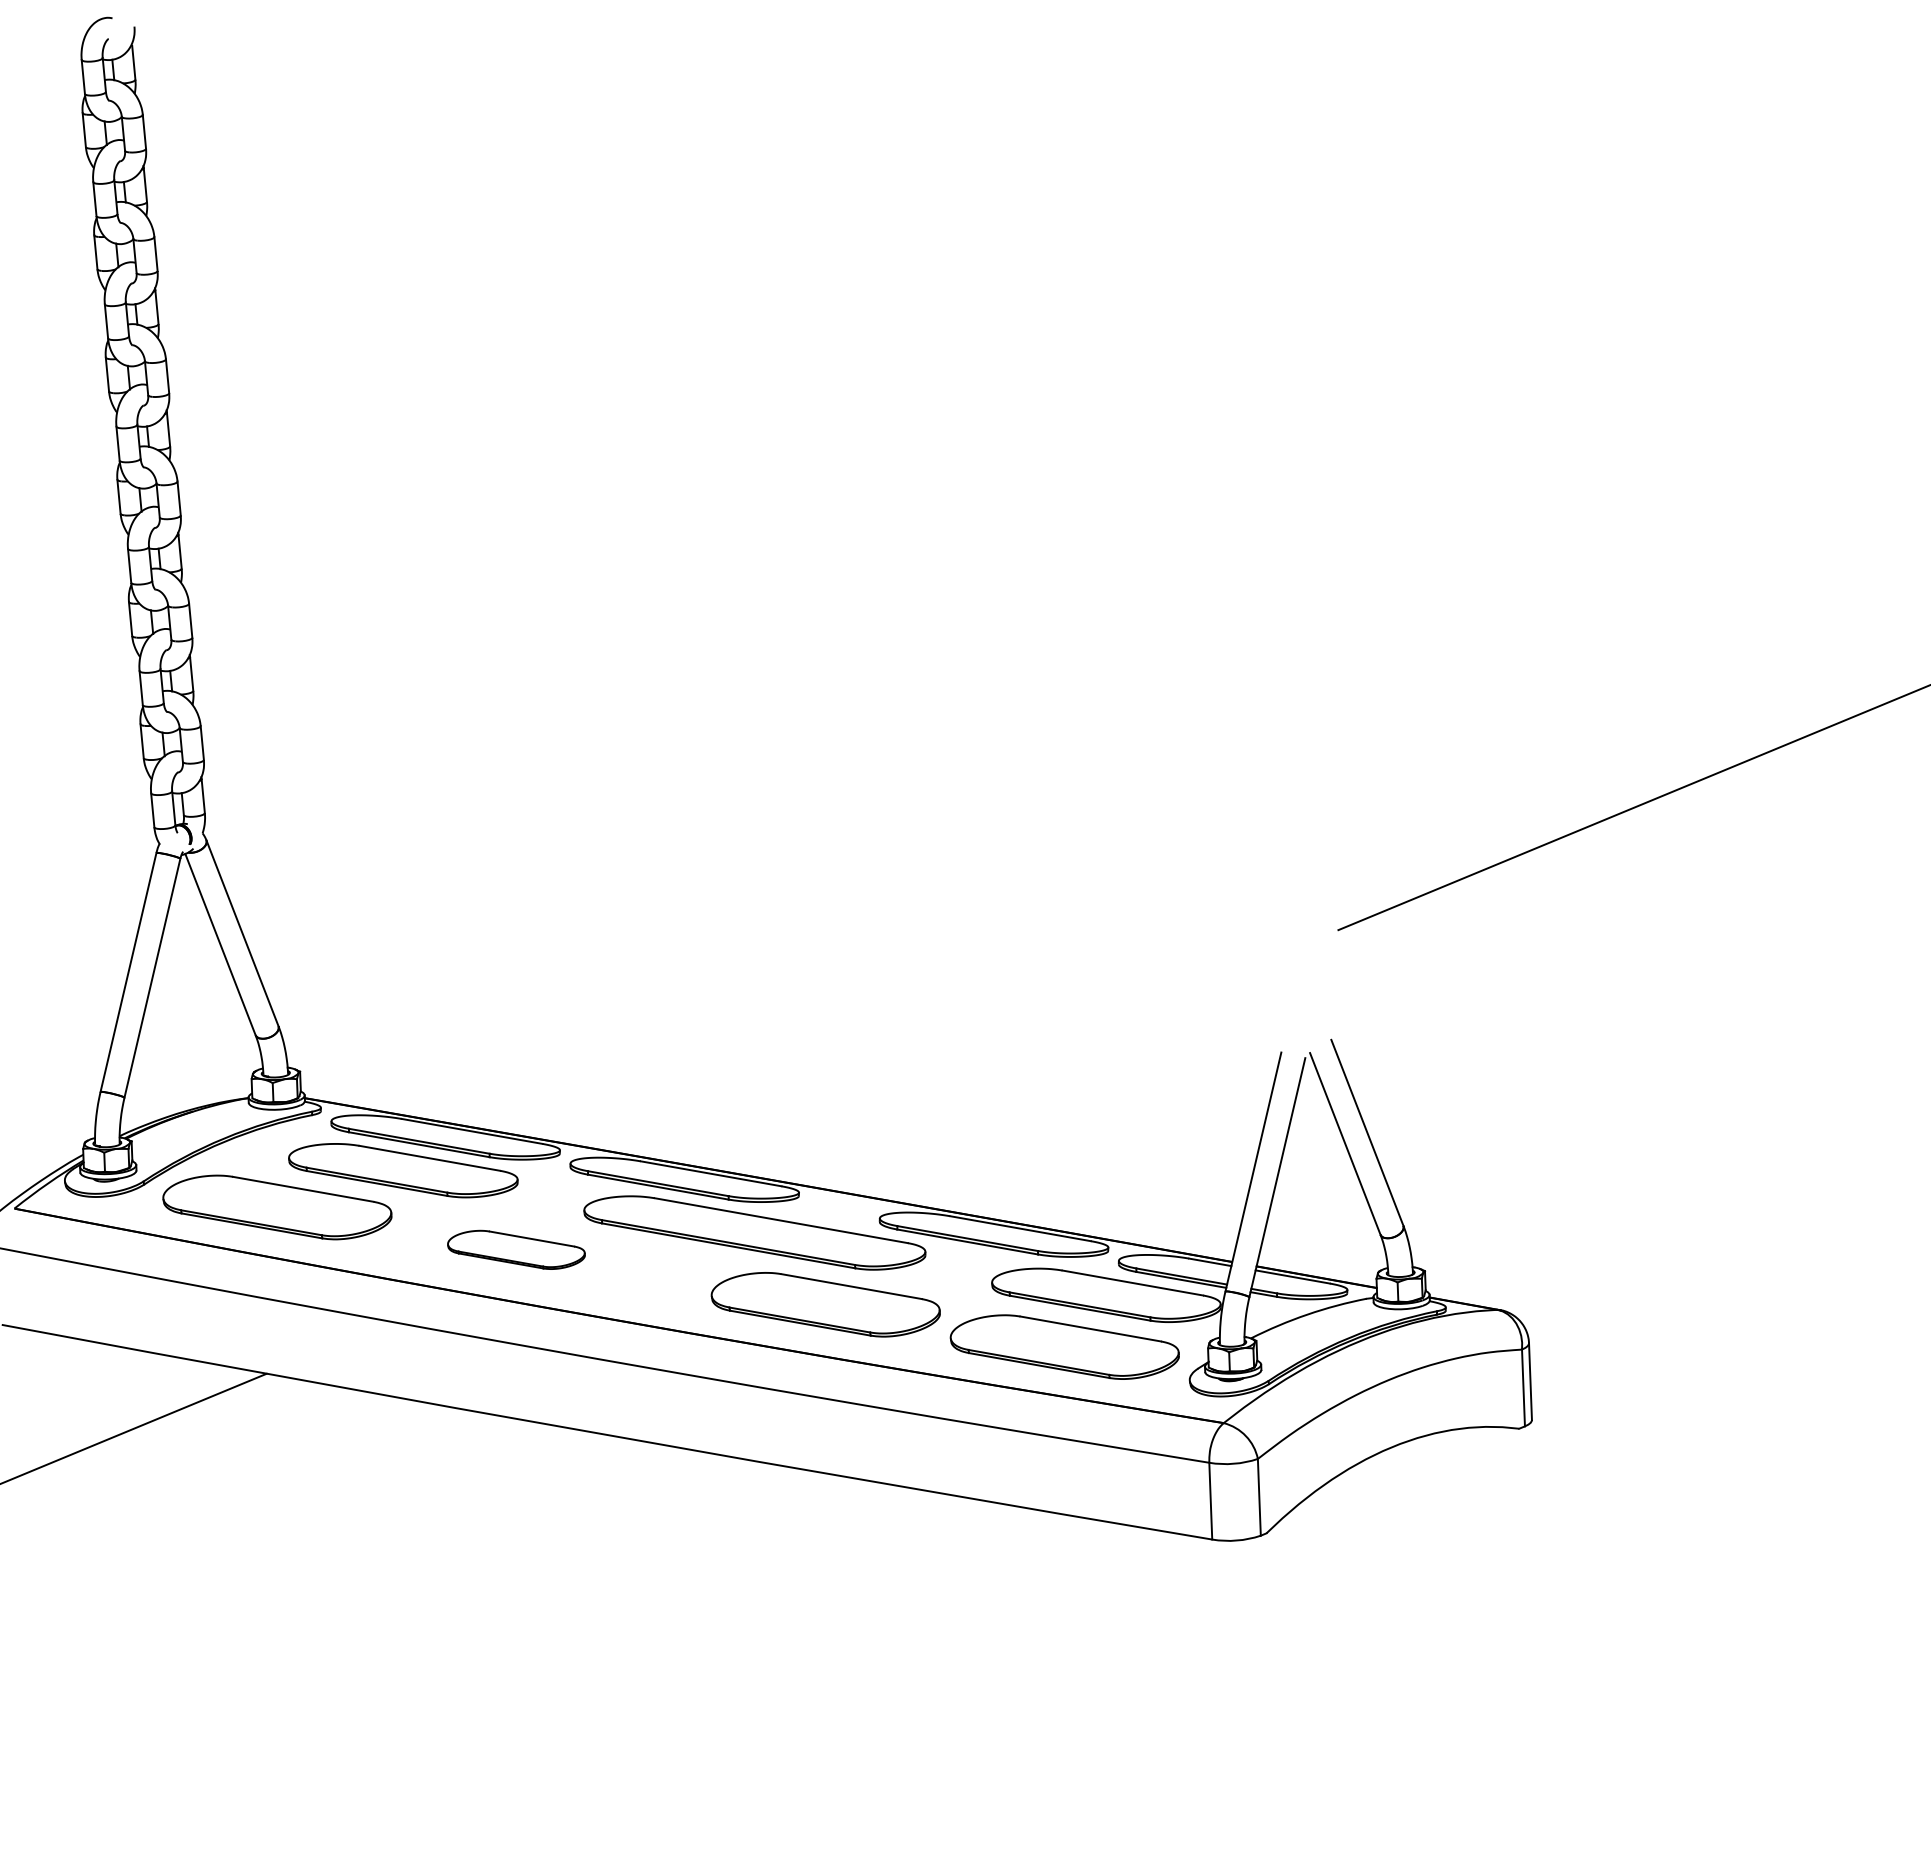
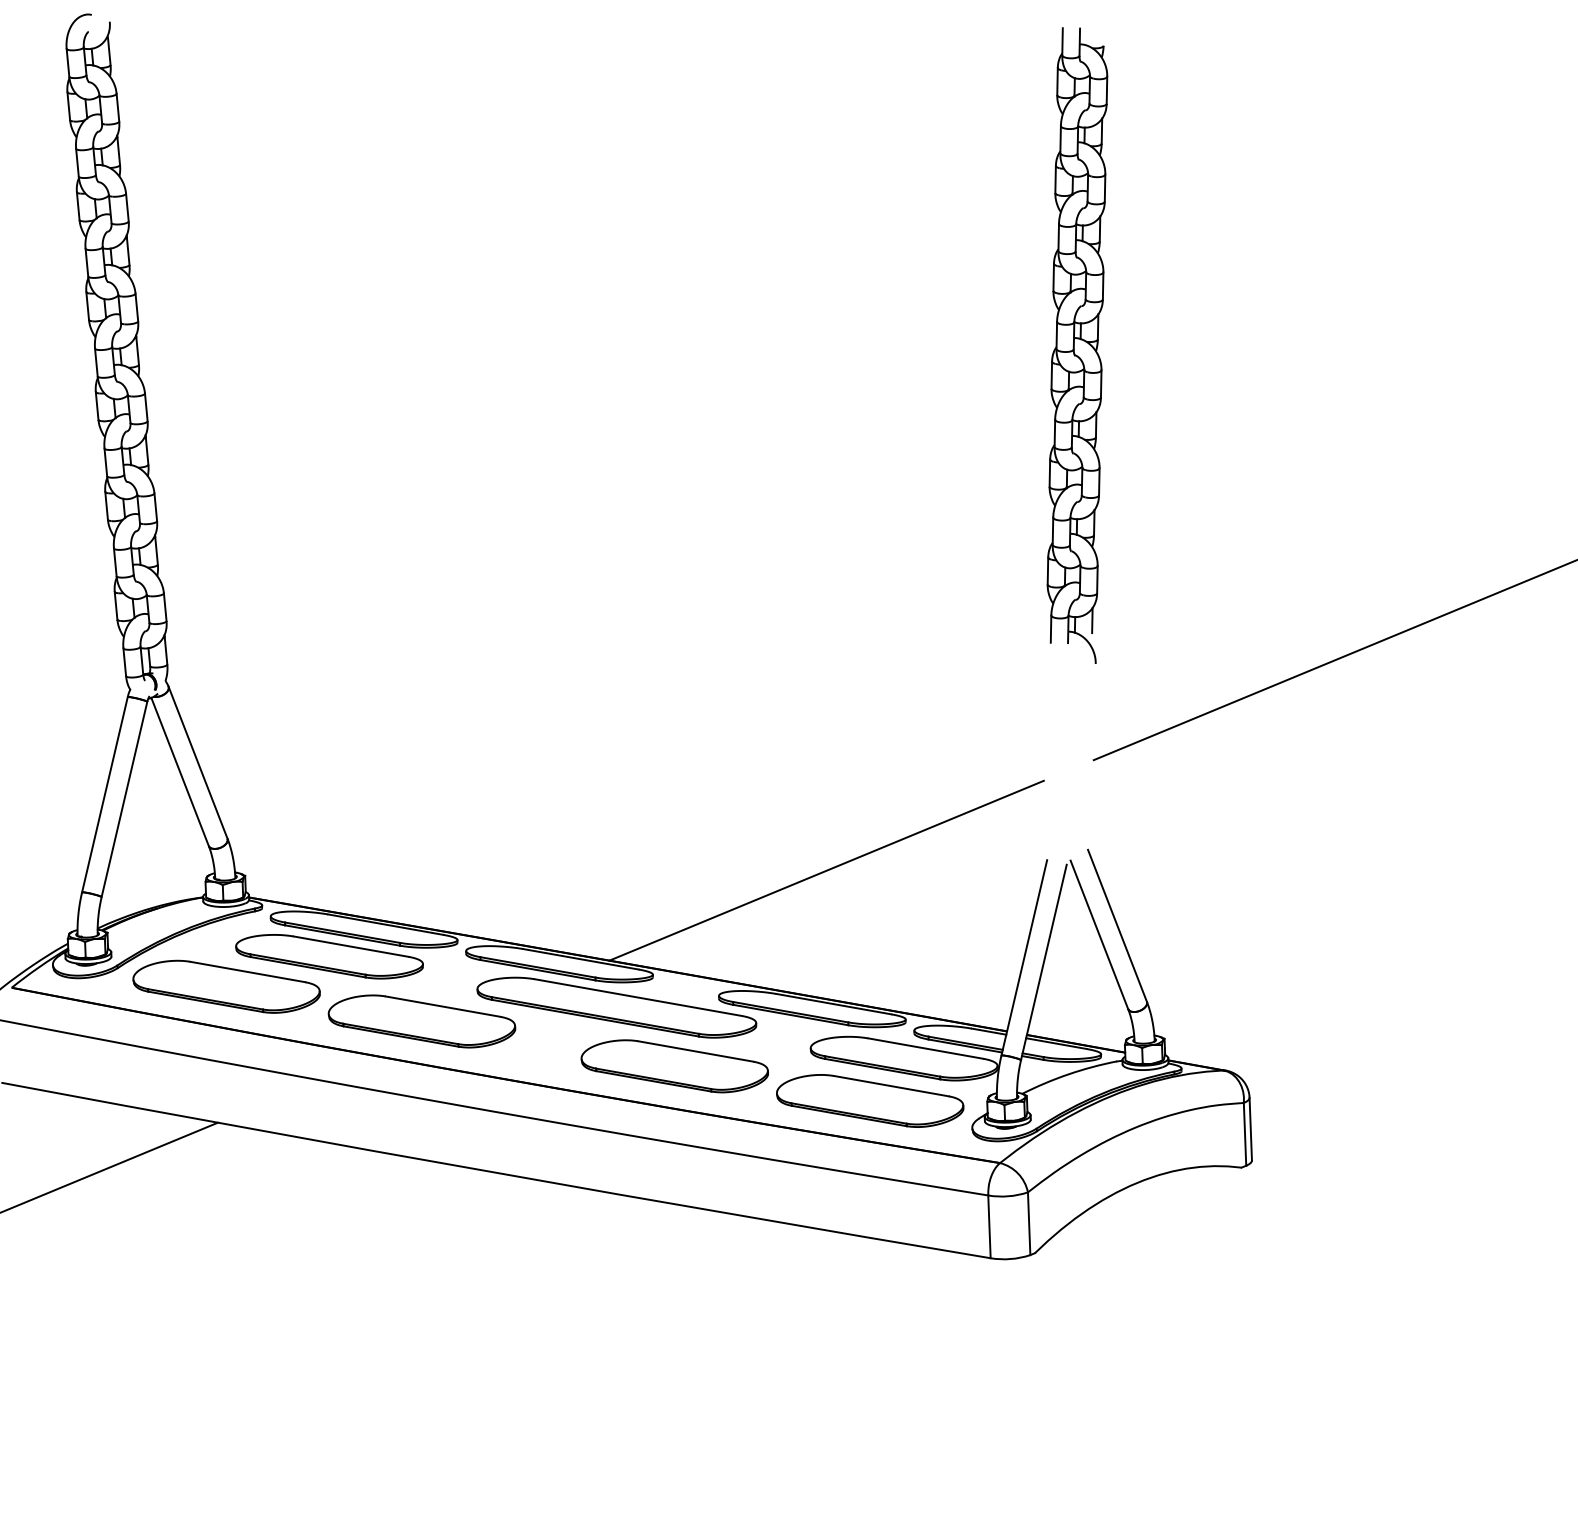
part: (1318, 422) -> (1077, 345), added
line: (1011, 1065) -> (826, 870), added
part: (516, 1249) -> (422, 1021), size x1.67

